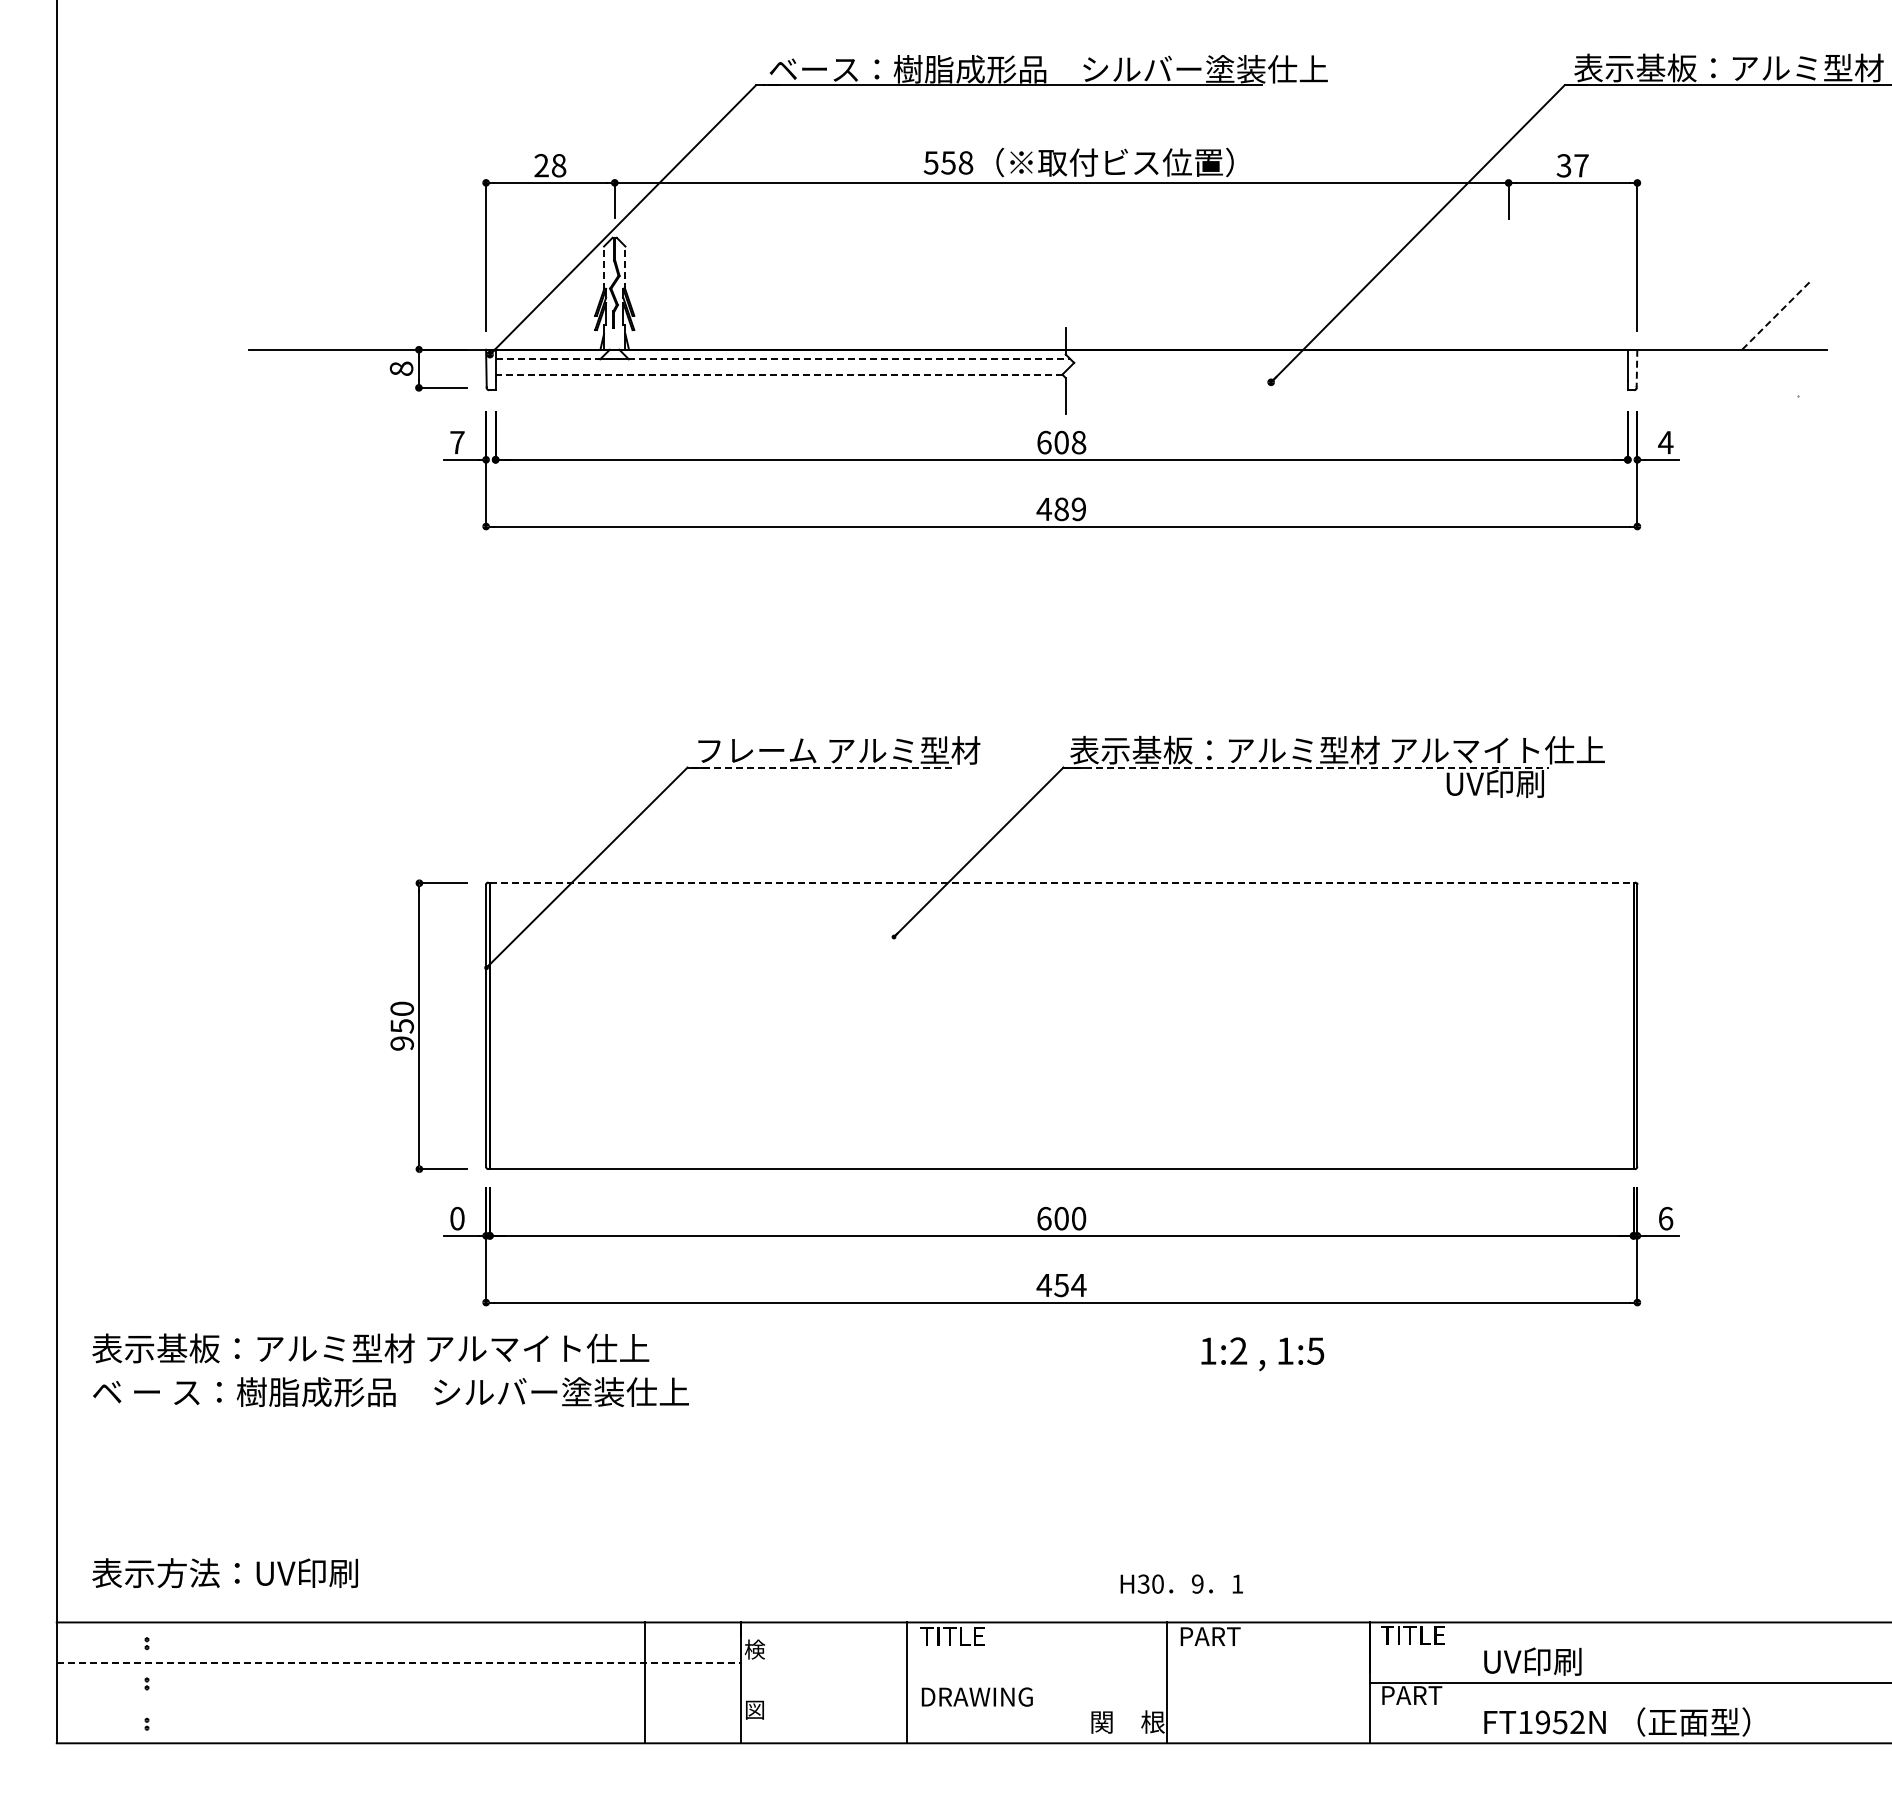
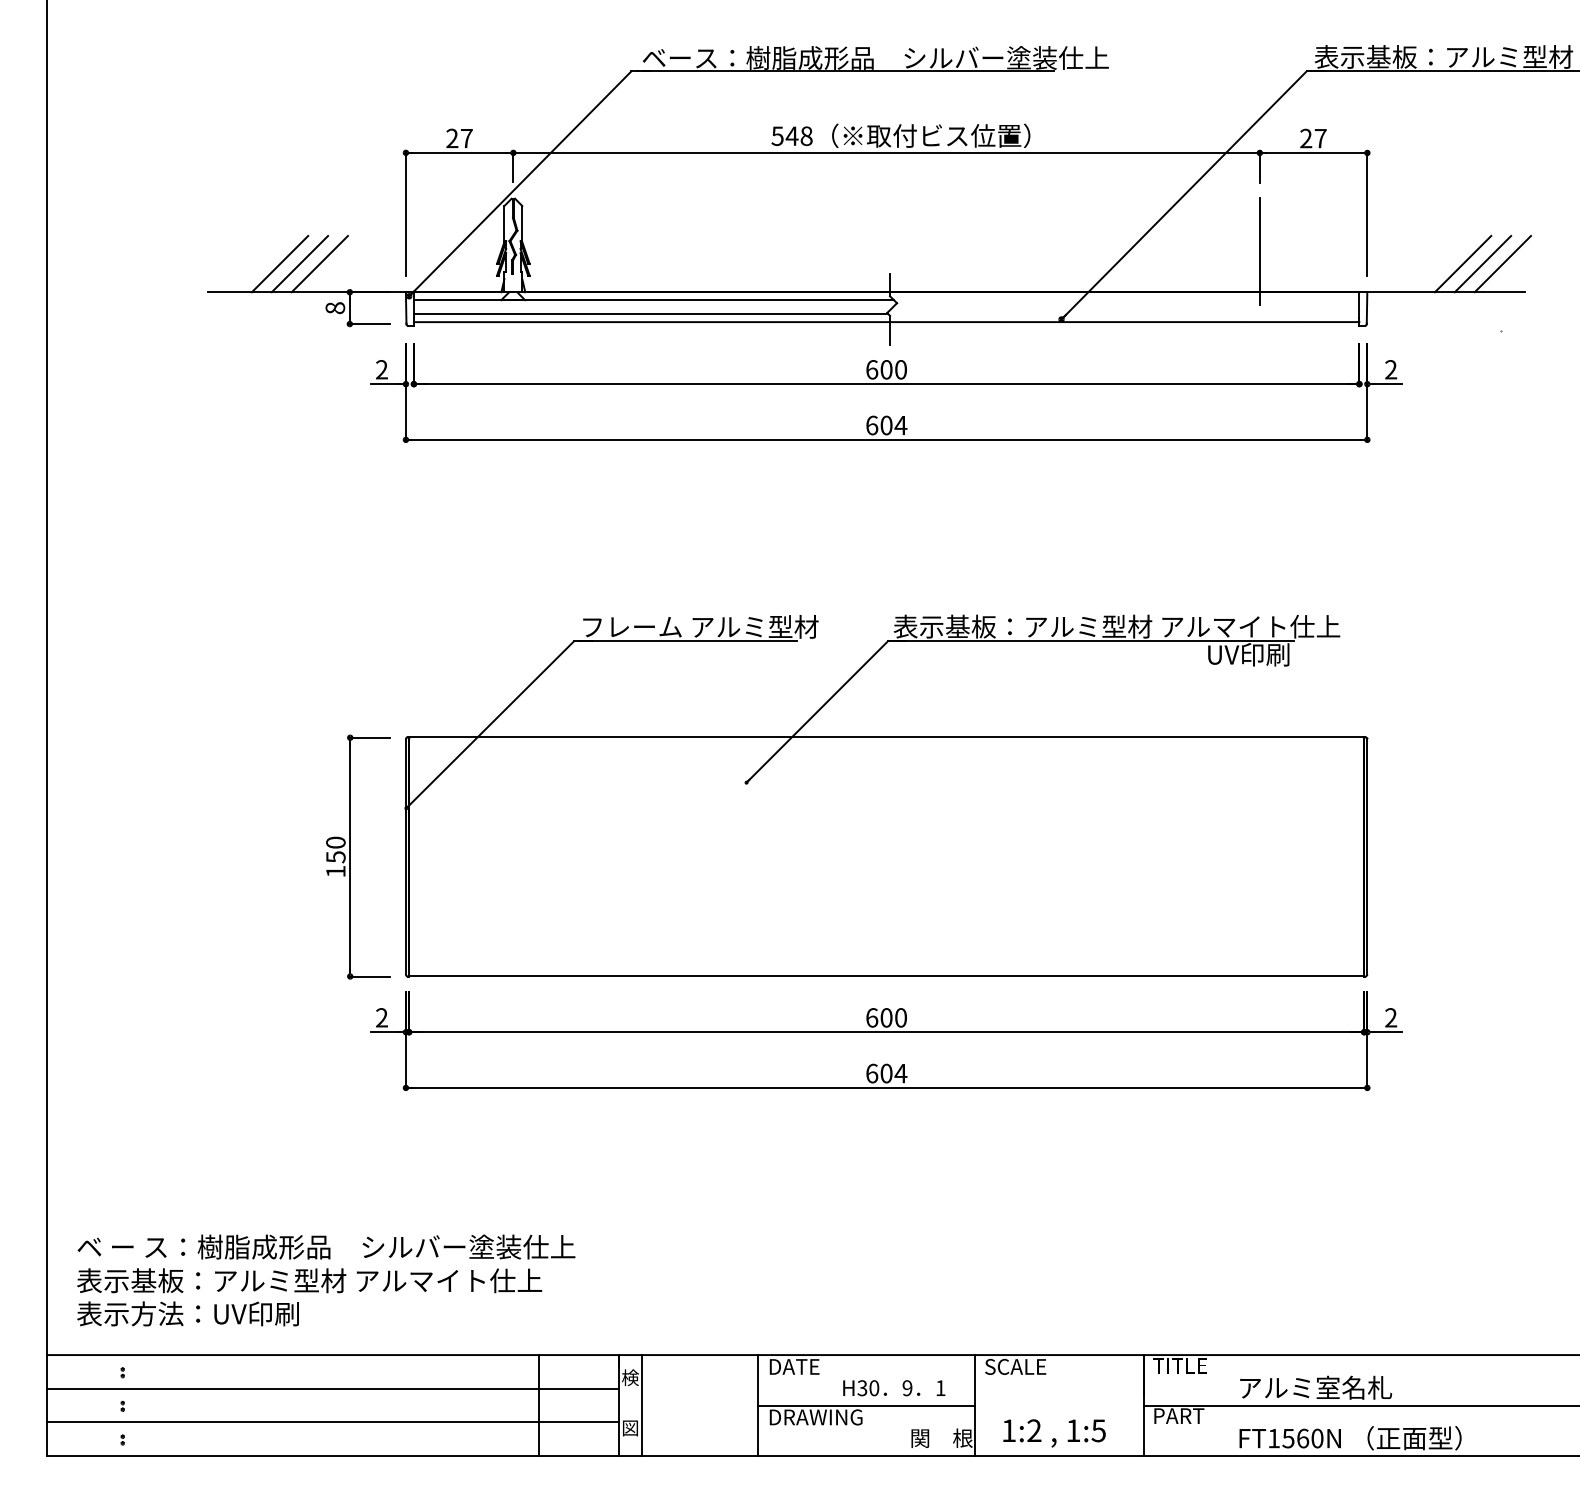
text: (948, 162) -> (792, 135), 558 -> 548
text: (559, 165) -> (467, 138), 28 -> 27
text: (1563, 165) -> (1305, 138), 37 -> 27
line: (604, 268) -> (504, 224), dashed -> solid
line: (625, 268) -> (522, 224), dashed -> solid
line: (1508, 300) -> (1259, 251), added
line: (335, 315) -> (280, 263), added
line: (358, 315) -> (299, 263), added
line: (382, 315) -> (319, 263), added
line: (1751, 315) -> (1462, 263), added
line: (1799, 315) -> (1502, 263), added
line: (1775, 316) -> (1482, 264), dashed -> solid
line: (783, 359) -> (654, 300), dashed -> solid
line: (1636, 368) -> (1366, 307), dashed -> solid
line: (779, 375) -> (650, 313), dashed -> solid
line: (1061, 385) -> (886, 322), added
text: (457, 442) -> (382, 369), 7 -> 2
text: (1078, 442) -> (900, 369), 608 -> 600
text: (1665, 442) -> (1390, 369), 4 -> 2
text: (1061, 509) -> (886, 425), 489 -> 604
line: (823, 767) -> (687, 641), dashed -> solid
line: (1306, 767) -> (1091, 641), dashed -> solid
line: (1061, 882) -> (886, 737), dashed -> solid
text: (401, 1043) -> (335, 871), 950 -> 150
text: (457, 1218) -> (382, 1017), 0 -> 2
text: (1665, 1218) -> (1390, 1017), 6 -> 2
text: (1052, 1285) -> (878, 1073), 454 -> 604
text: (370, 1348) -> (309, 1280), moved
text: (1262, 1354) -> (1054, 1433), moved
text: (390, 1391) -> (326, 1246), moved
text: (1181, 1583) -> (893, 1387), moved
text: (952, 1636) -> (795, 1366), TITLE -> DATE
text: (1215, 1636) -> (1015, 1366), PART -> SCALE
text: (1575, 1661) -> (1315, 1387), UV印刷 -> アルミ室名札
line: (398, 1662) -> (332, 1388), dashed -> solid
line: (769, 1682) -> (642, 1405), added
line: (1037, 1682) -> (866, 1405), added
line: (398, 1703) -> (332, 1422), added
text: (1559, 1722) -> (1302, 1438), FT1952N -> FT1560N

